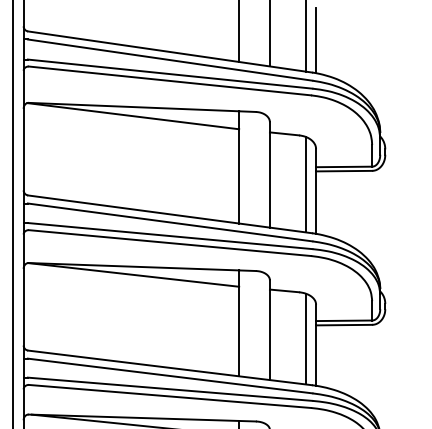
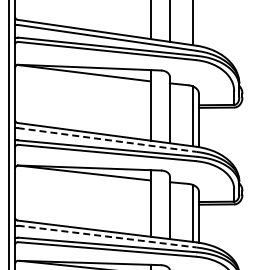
line: (315, 40) -> (198, 25), removed
line: (170, 223) -> (107, 140), solid -> dashed
line: (170, 375) -> (107, 236), solid -> dashed

